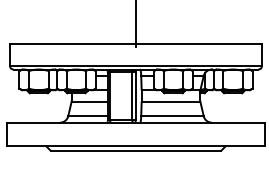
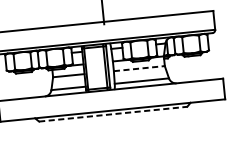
line: (171, 101) -> (139, 68), solid -> dashed
line: (136, 150) -> (113, 114), solid -> dashed

